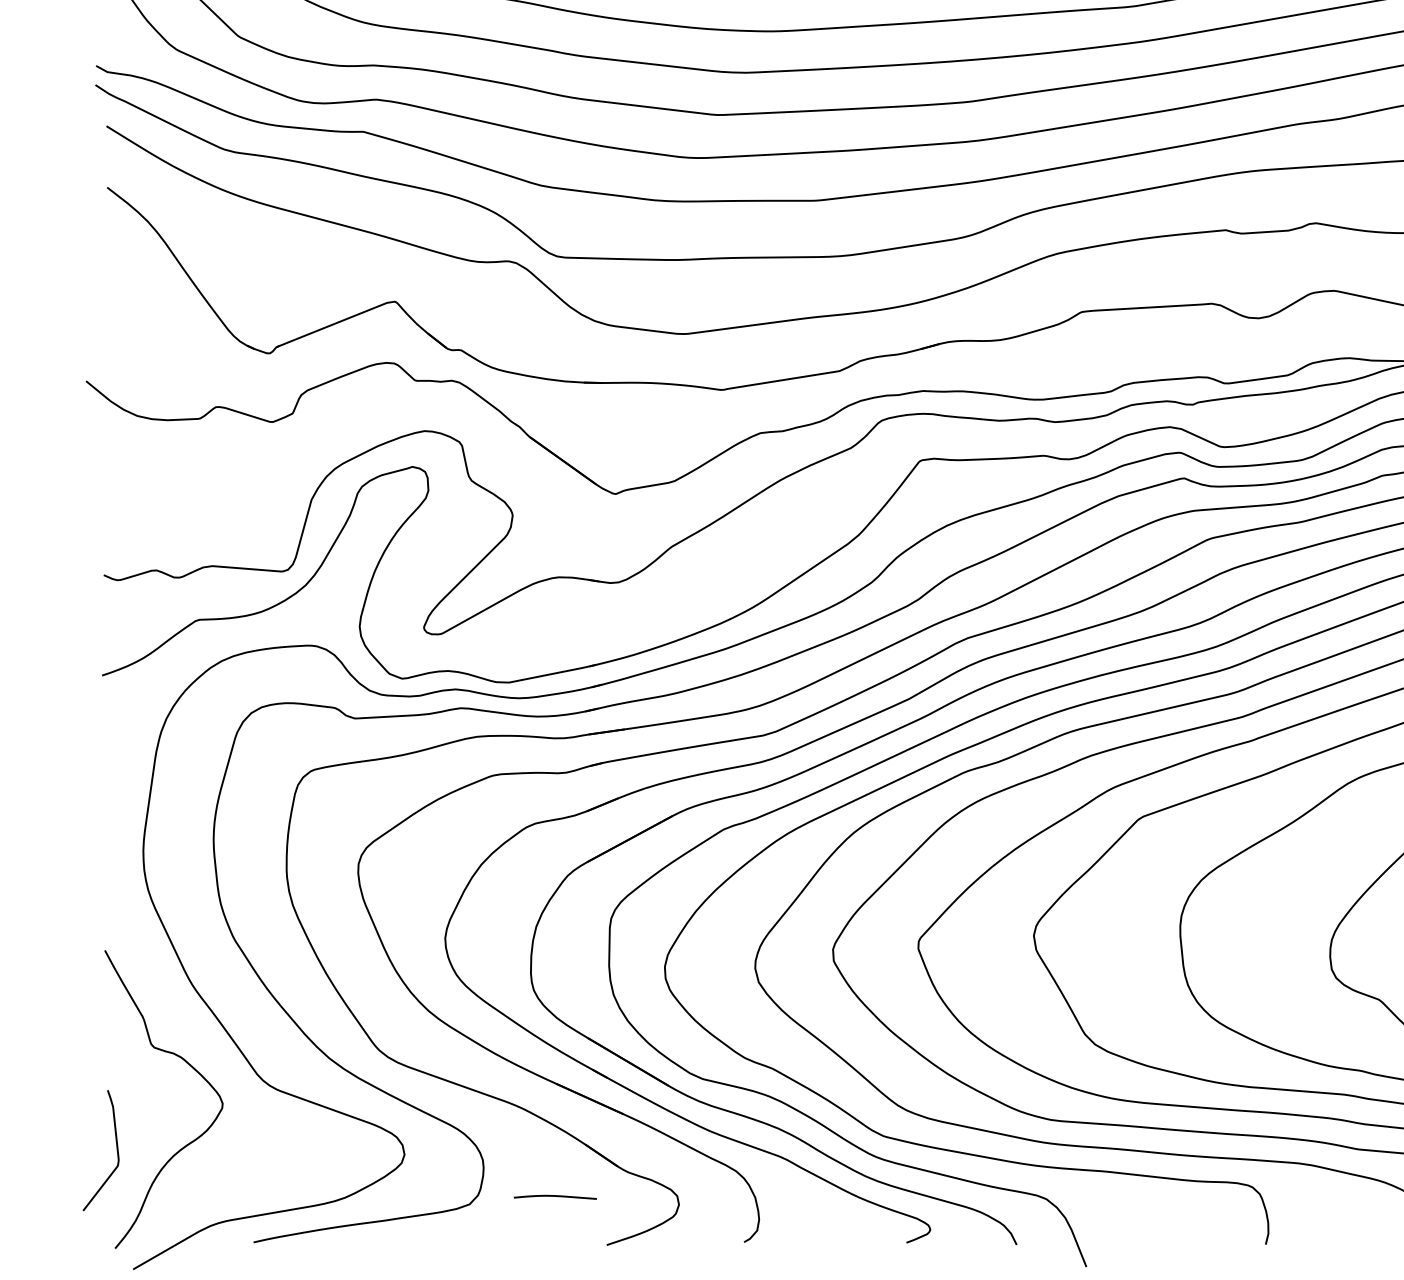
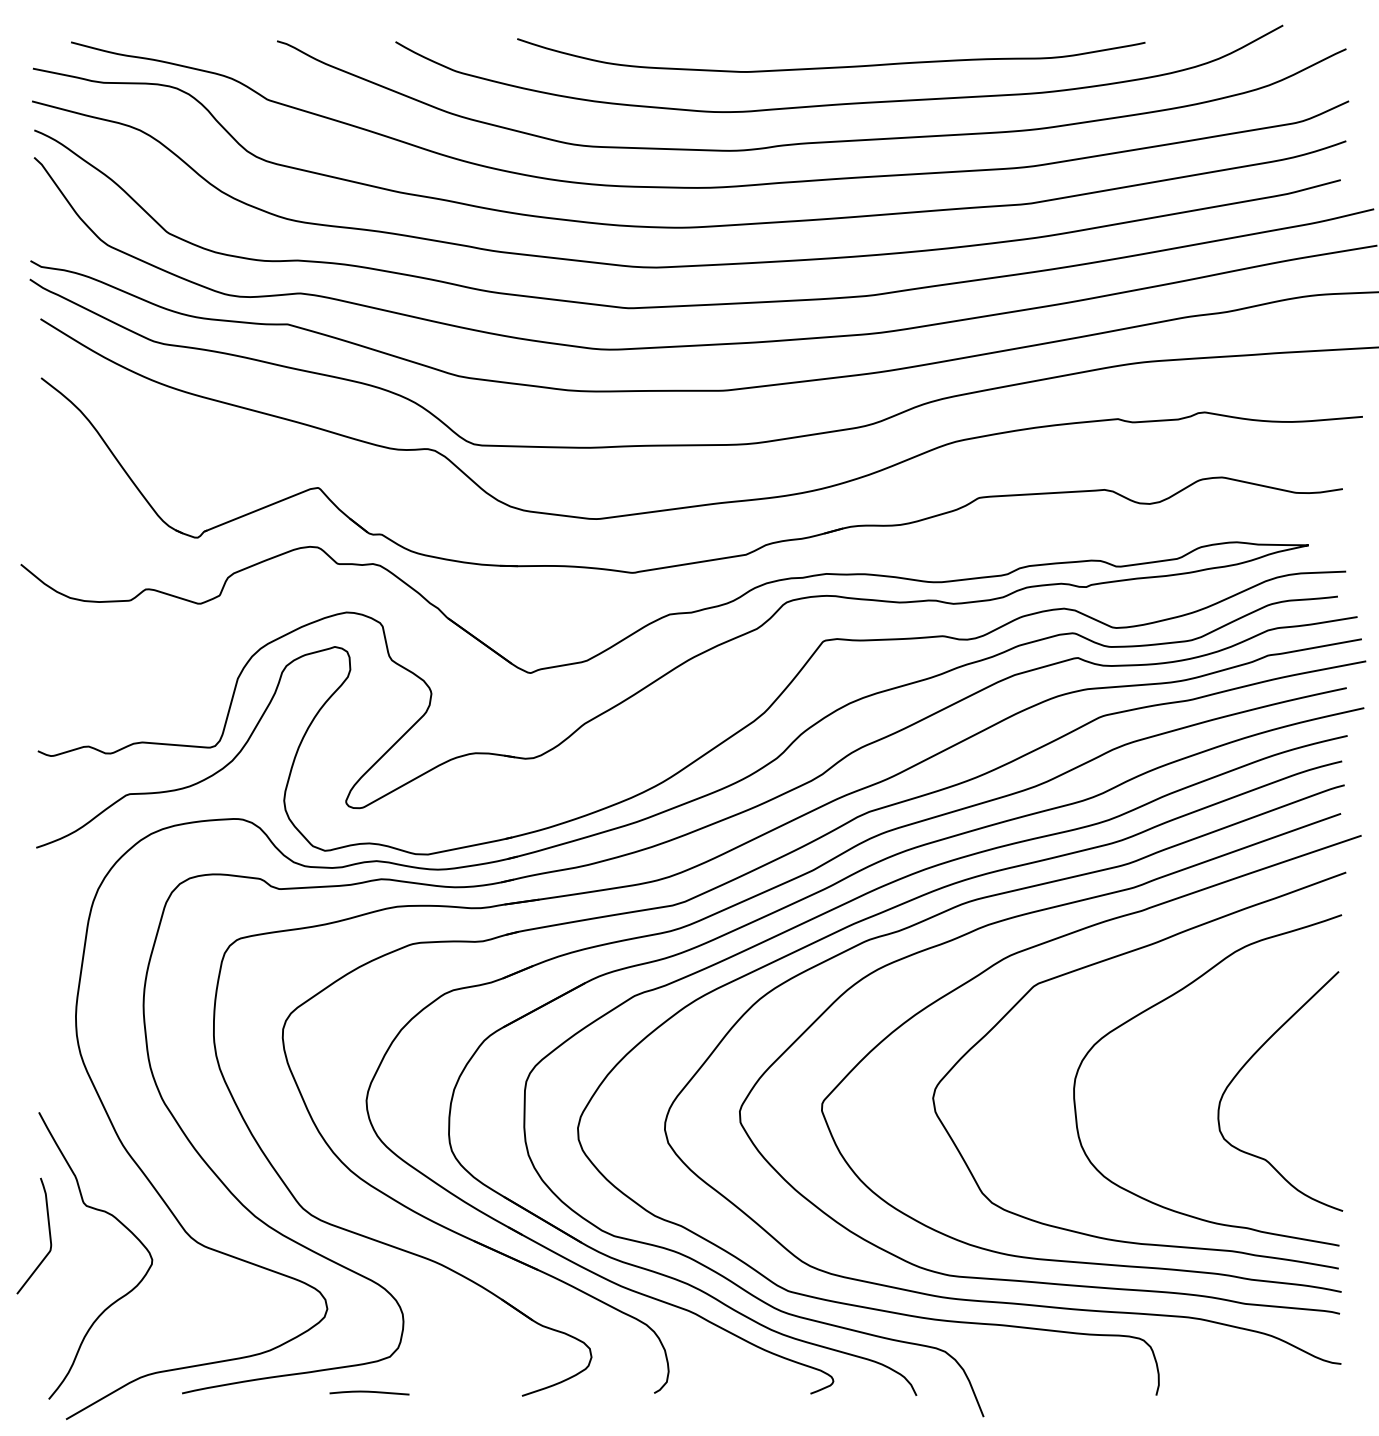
curve: (115, 1145) -> (48, 1231), moved
curve: (555, 1196) -> (369, 1392), moved

